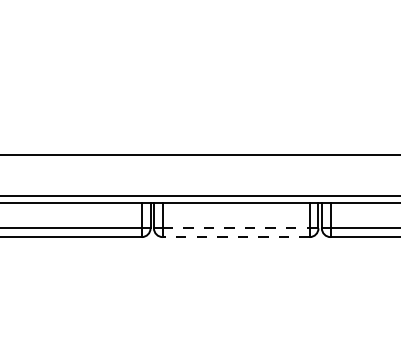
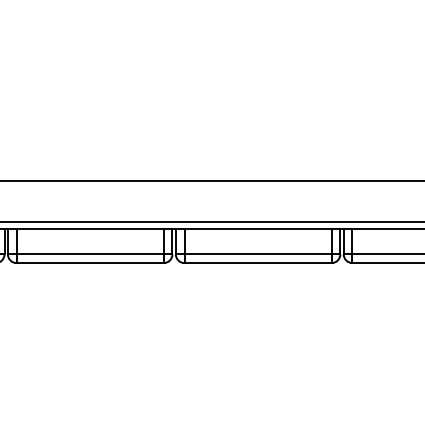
line: (236, 228) -> (258, 254), dashed -> solid
line: (236, 237) -> (258, 263), dashed -> solid

